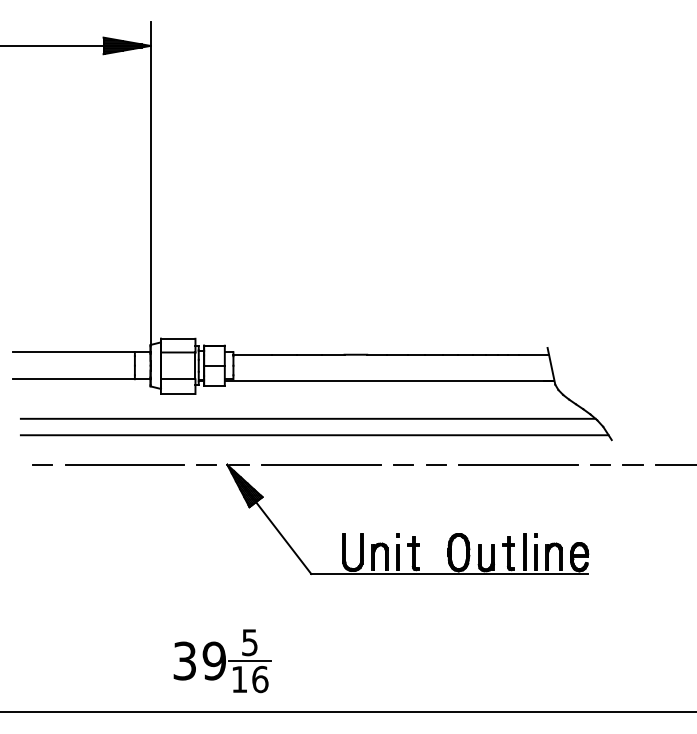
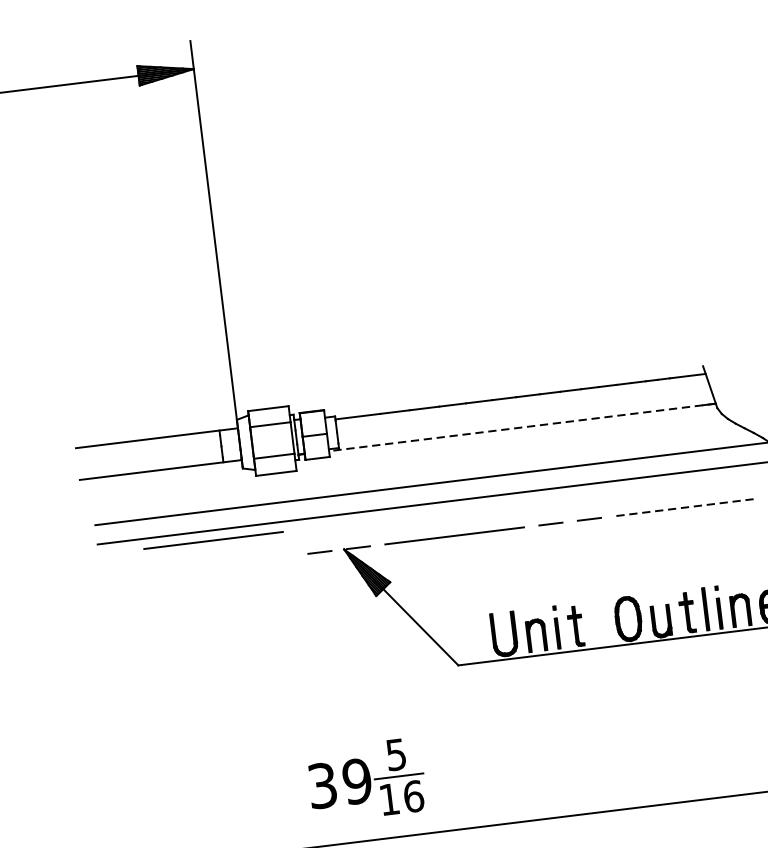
line: (389, 380) -> (522, 427), solid -> dashed
line: (42, 464) -> (127, 575), removed
line: (124, 464) -> (213, 540), moved
line: (518, 464) -> (685, 507), solid -> dashed

